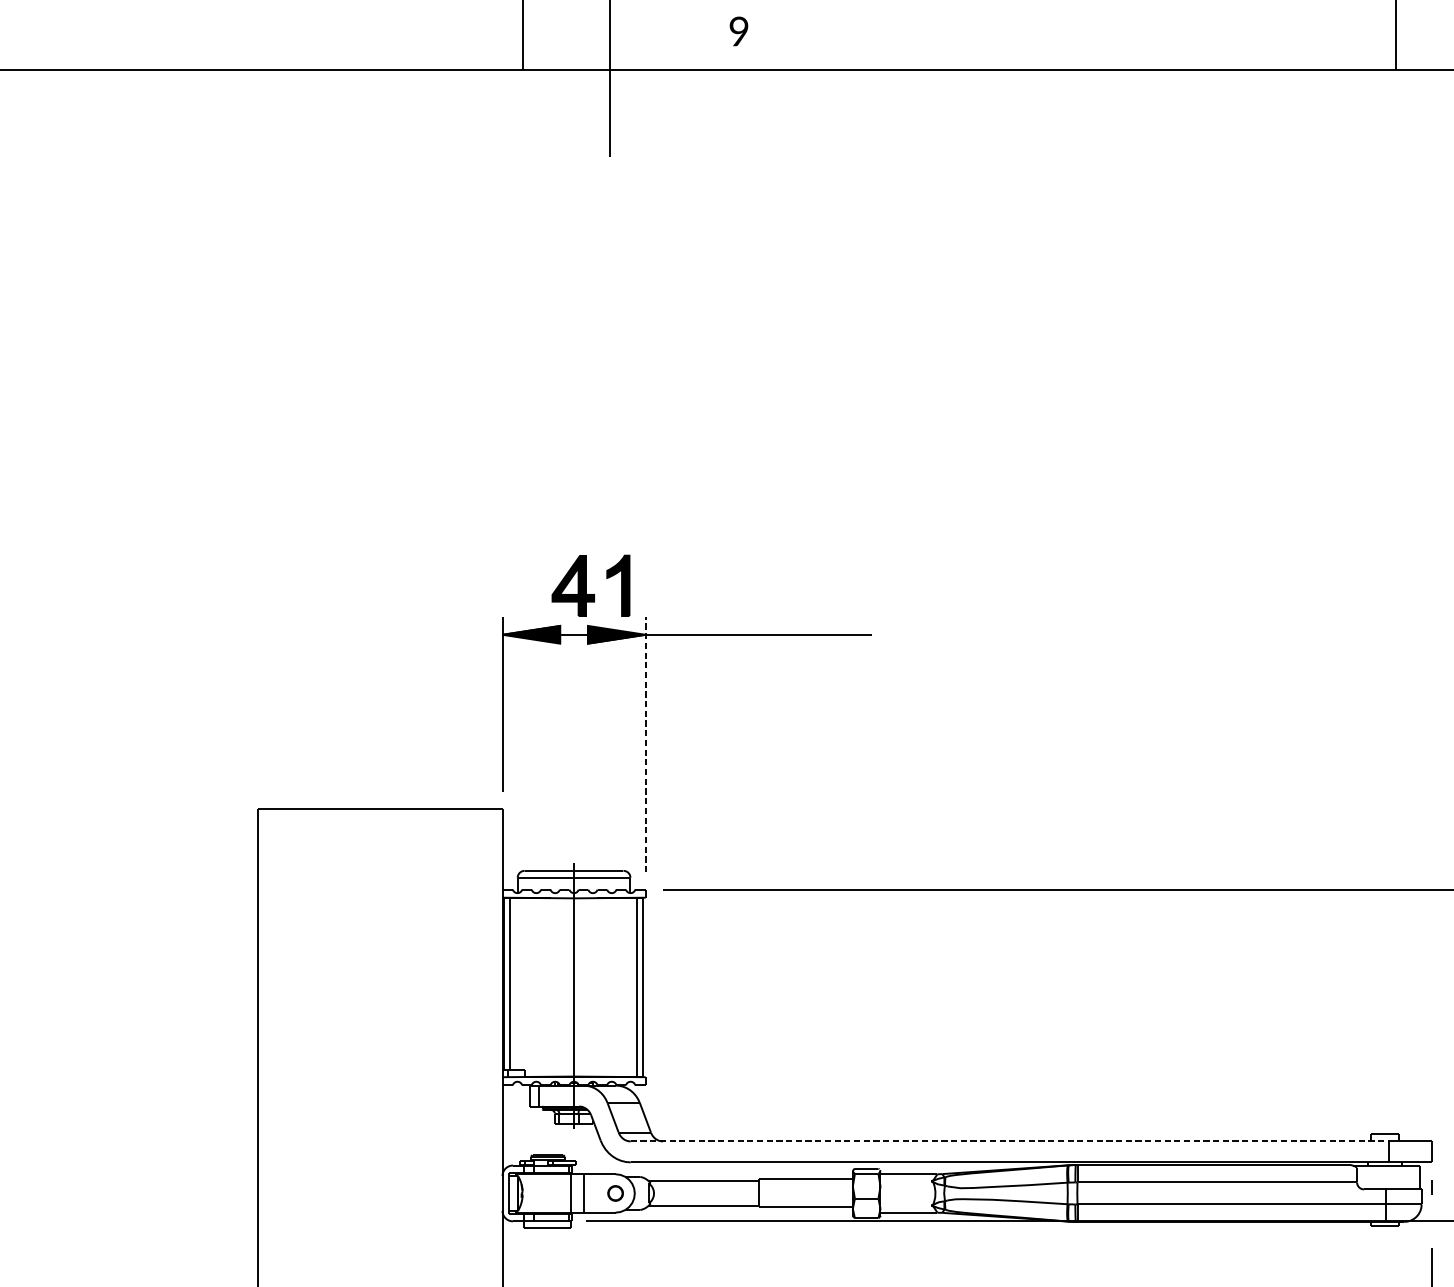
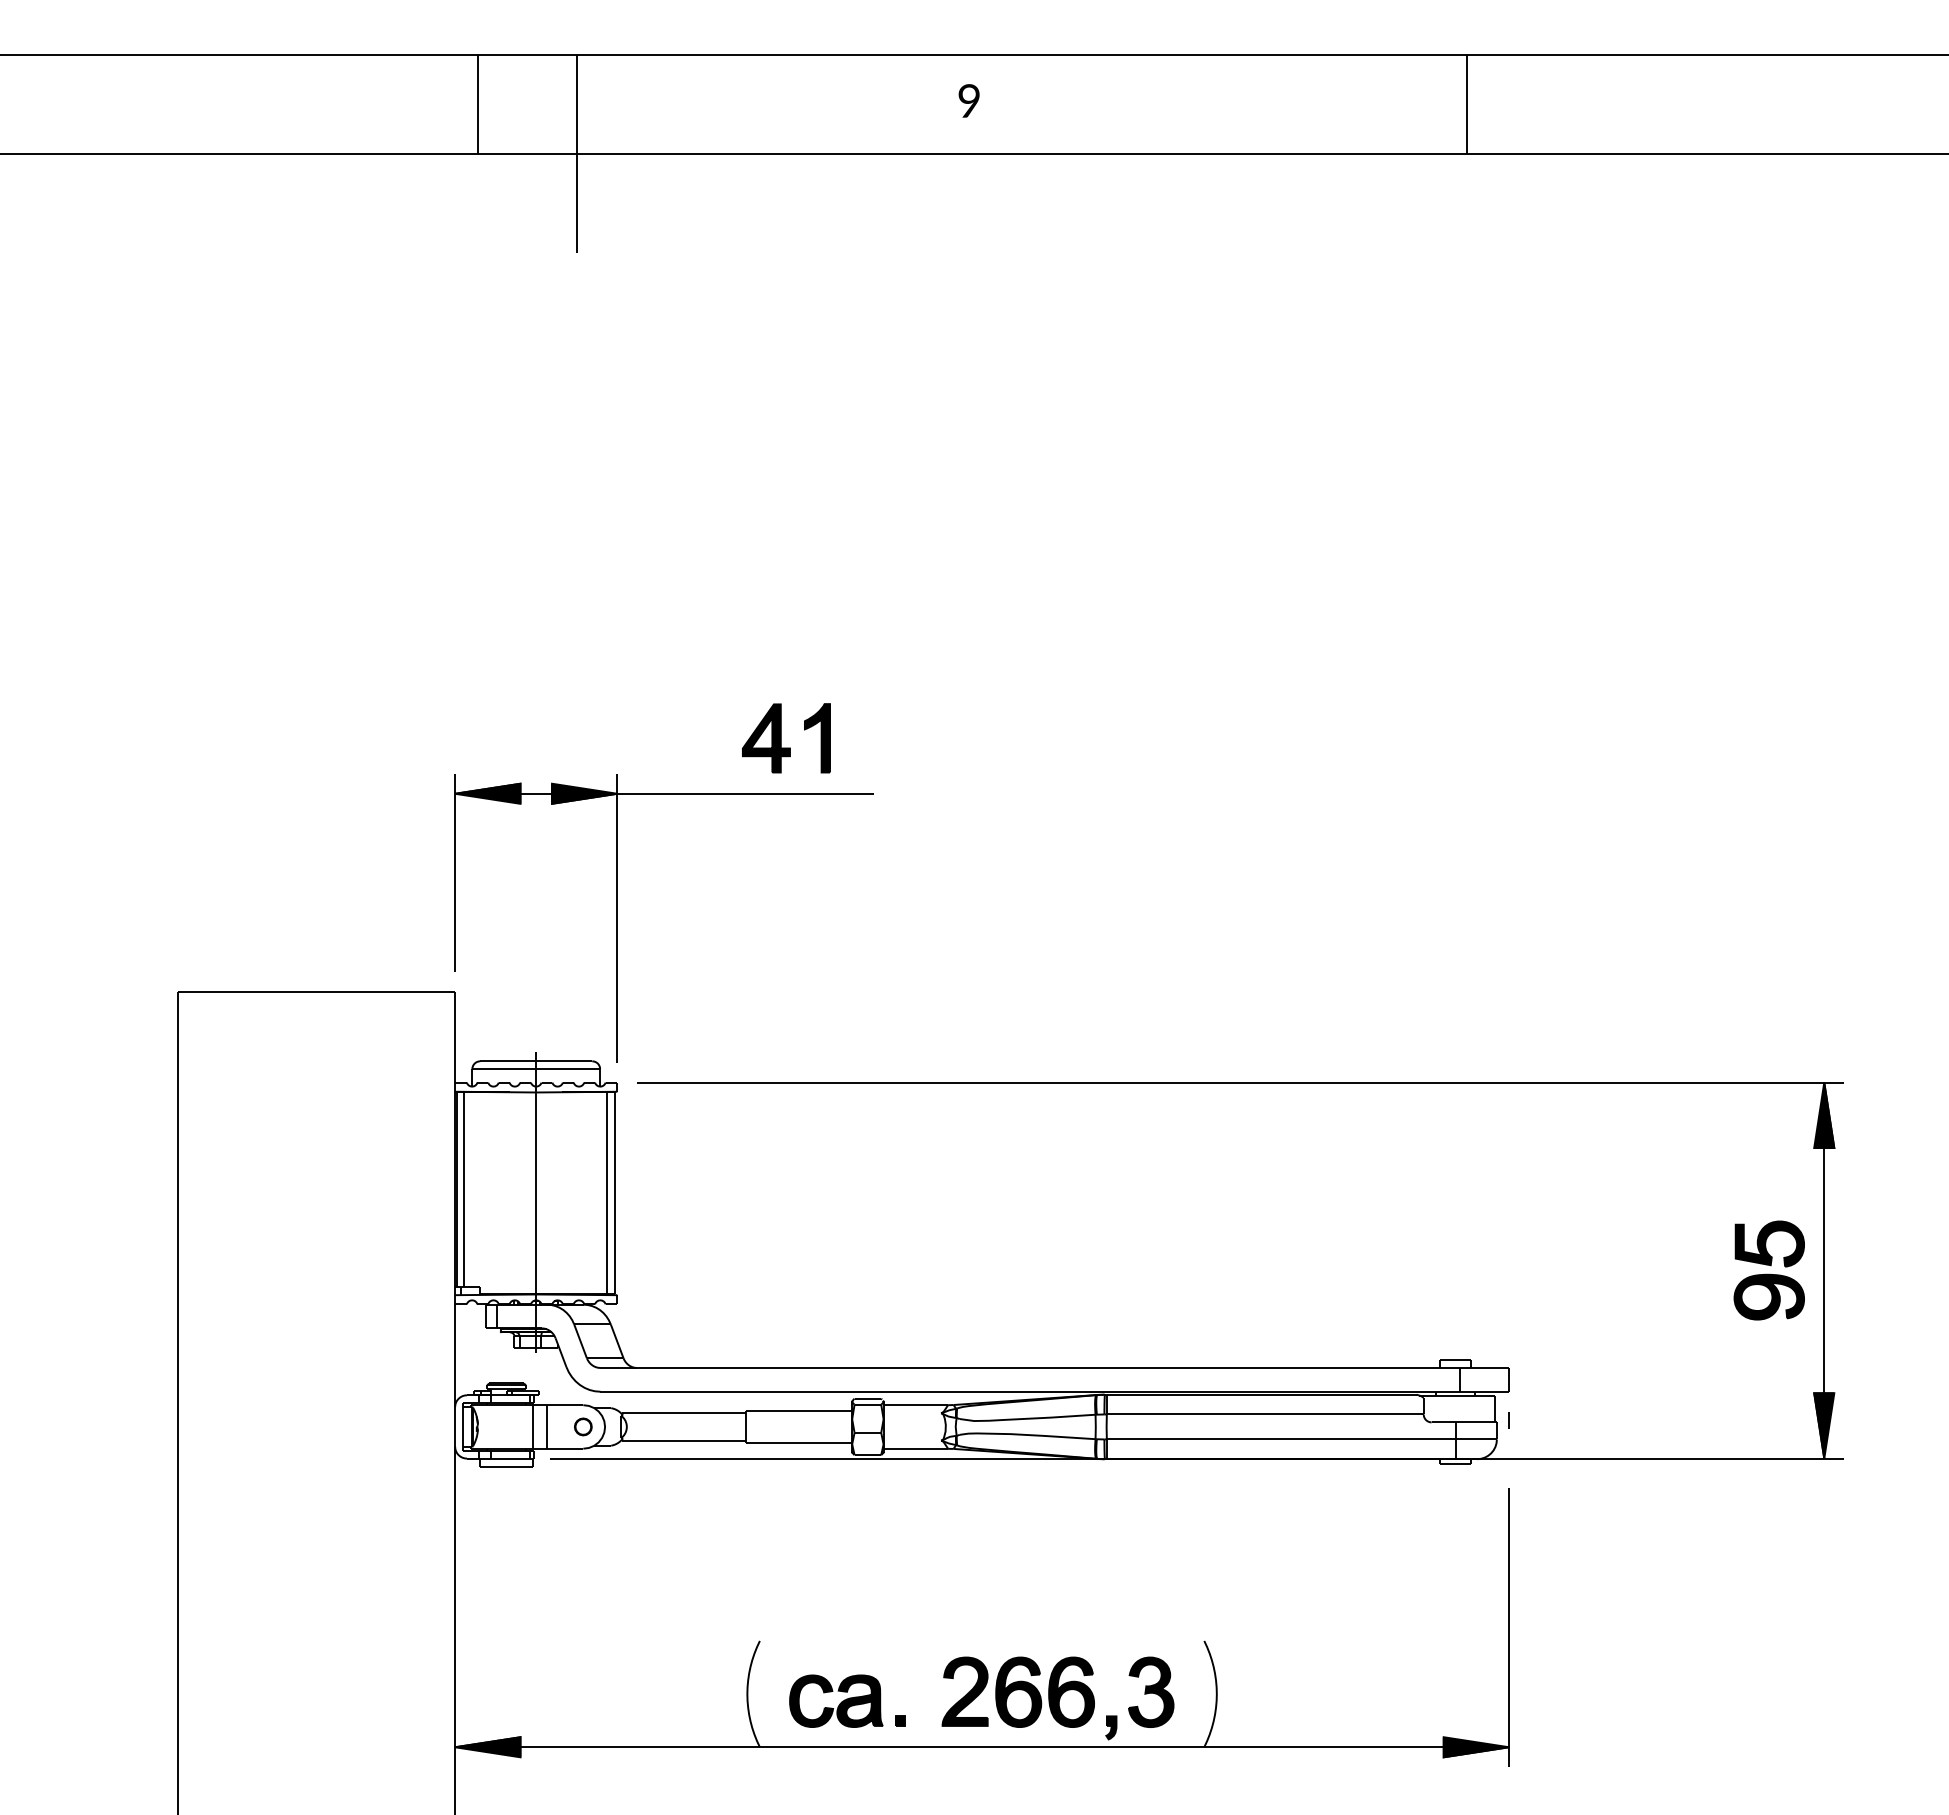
text: (738, 31) -> (968, 100), moved
part: (591, 586) -> (786, 738), moved
line: (645, 743) -> (617, 917), dashed -> solid
line: (1010, 1141) -> (1030, 1367), dashed -> solid

